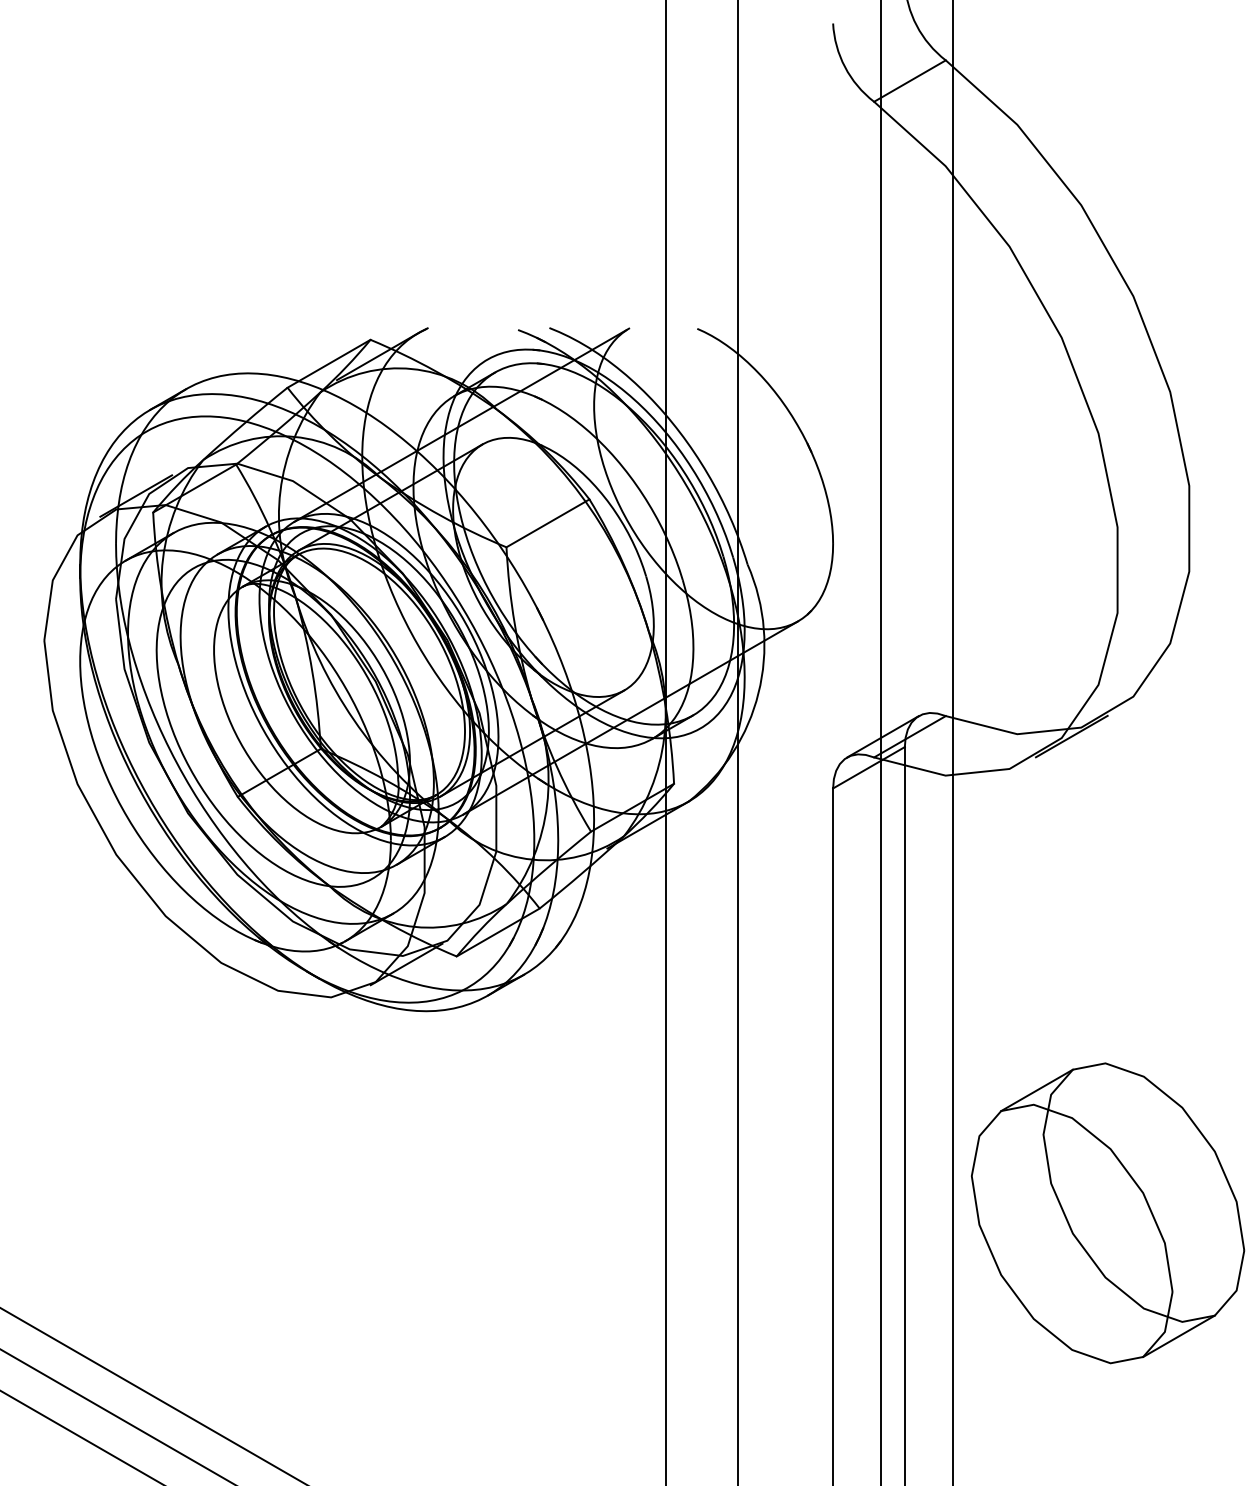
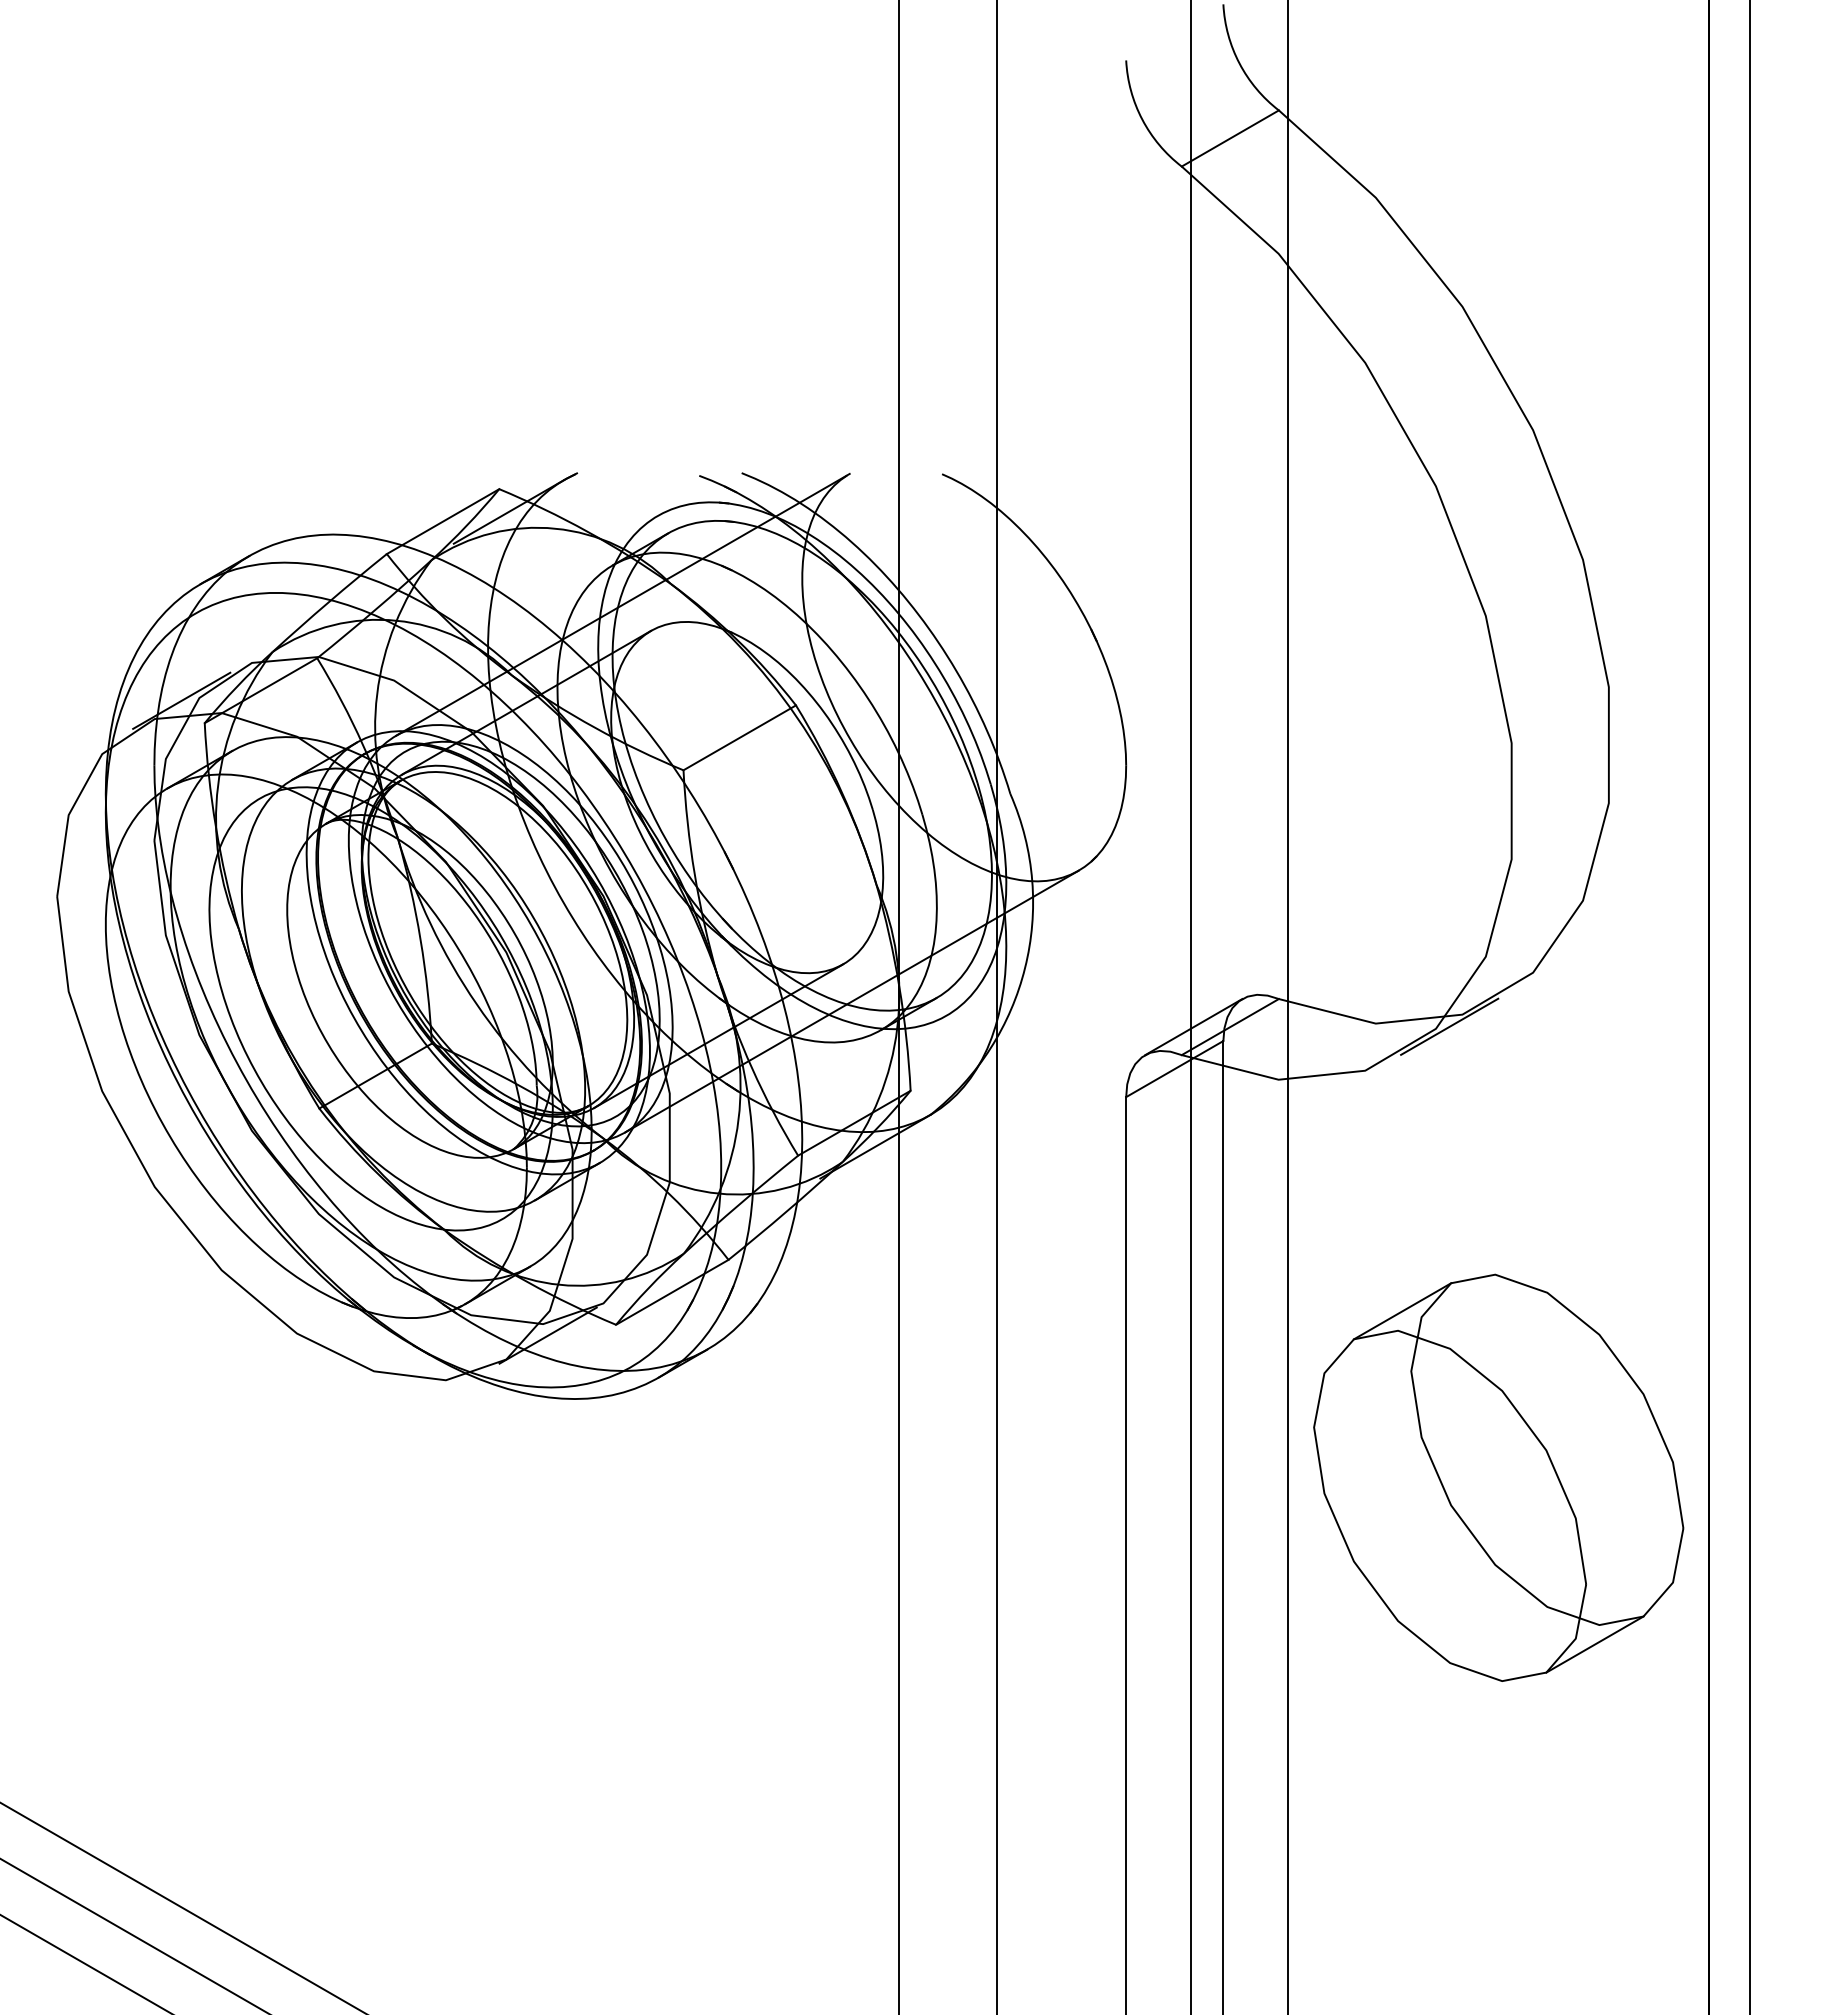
part: (1107, 1213) -> (1498, 1477), moved

